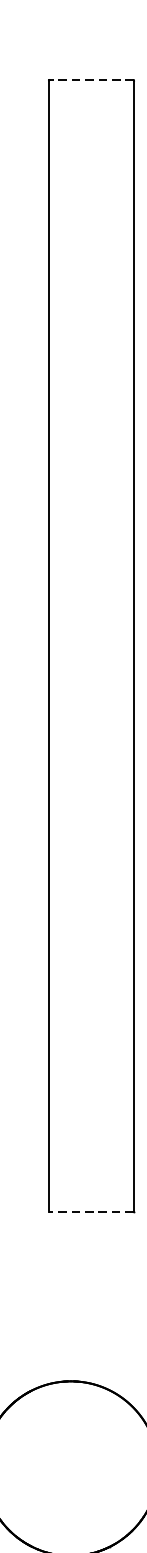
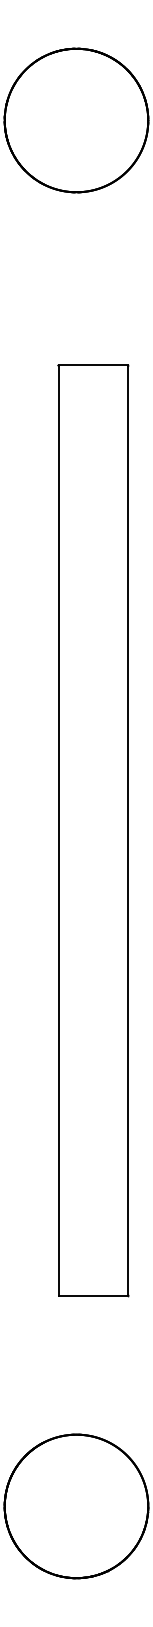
line: (91, 80) -> (93, 365), dashed -> solid
line: (91, 1211) -> (93, 1295), dashed -> solid

